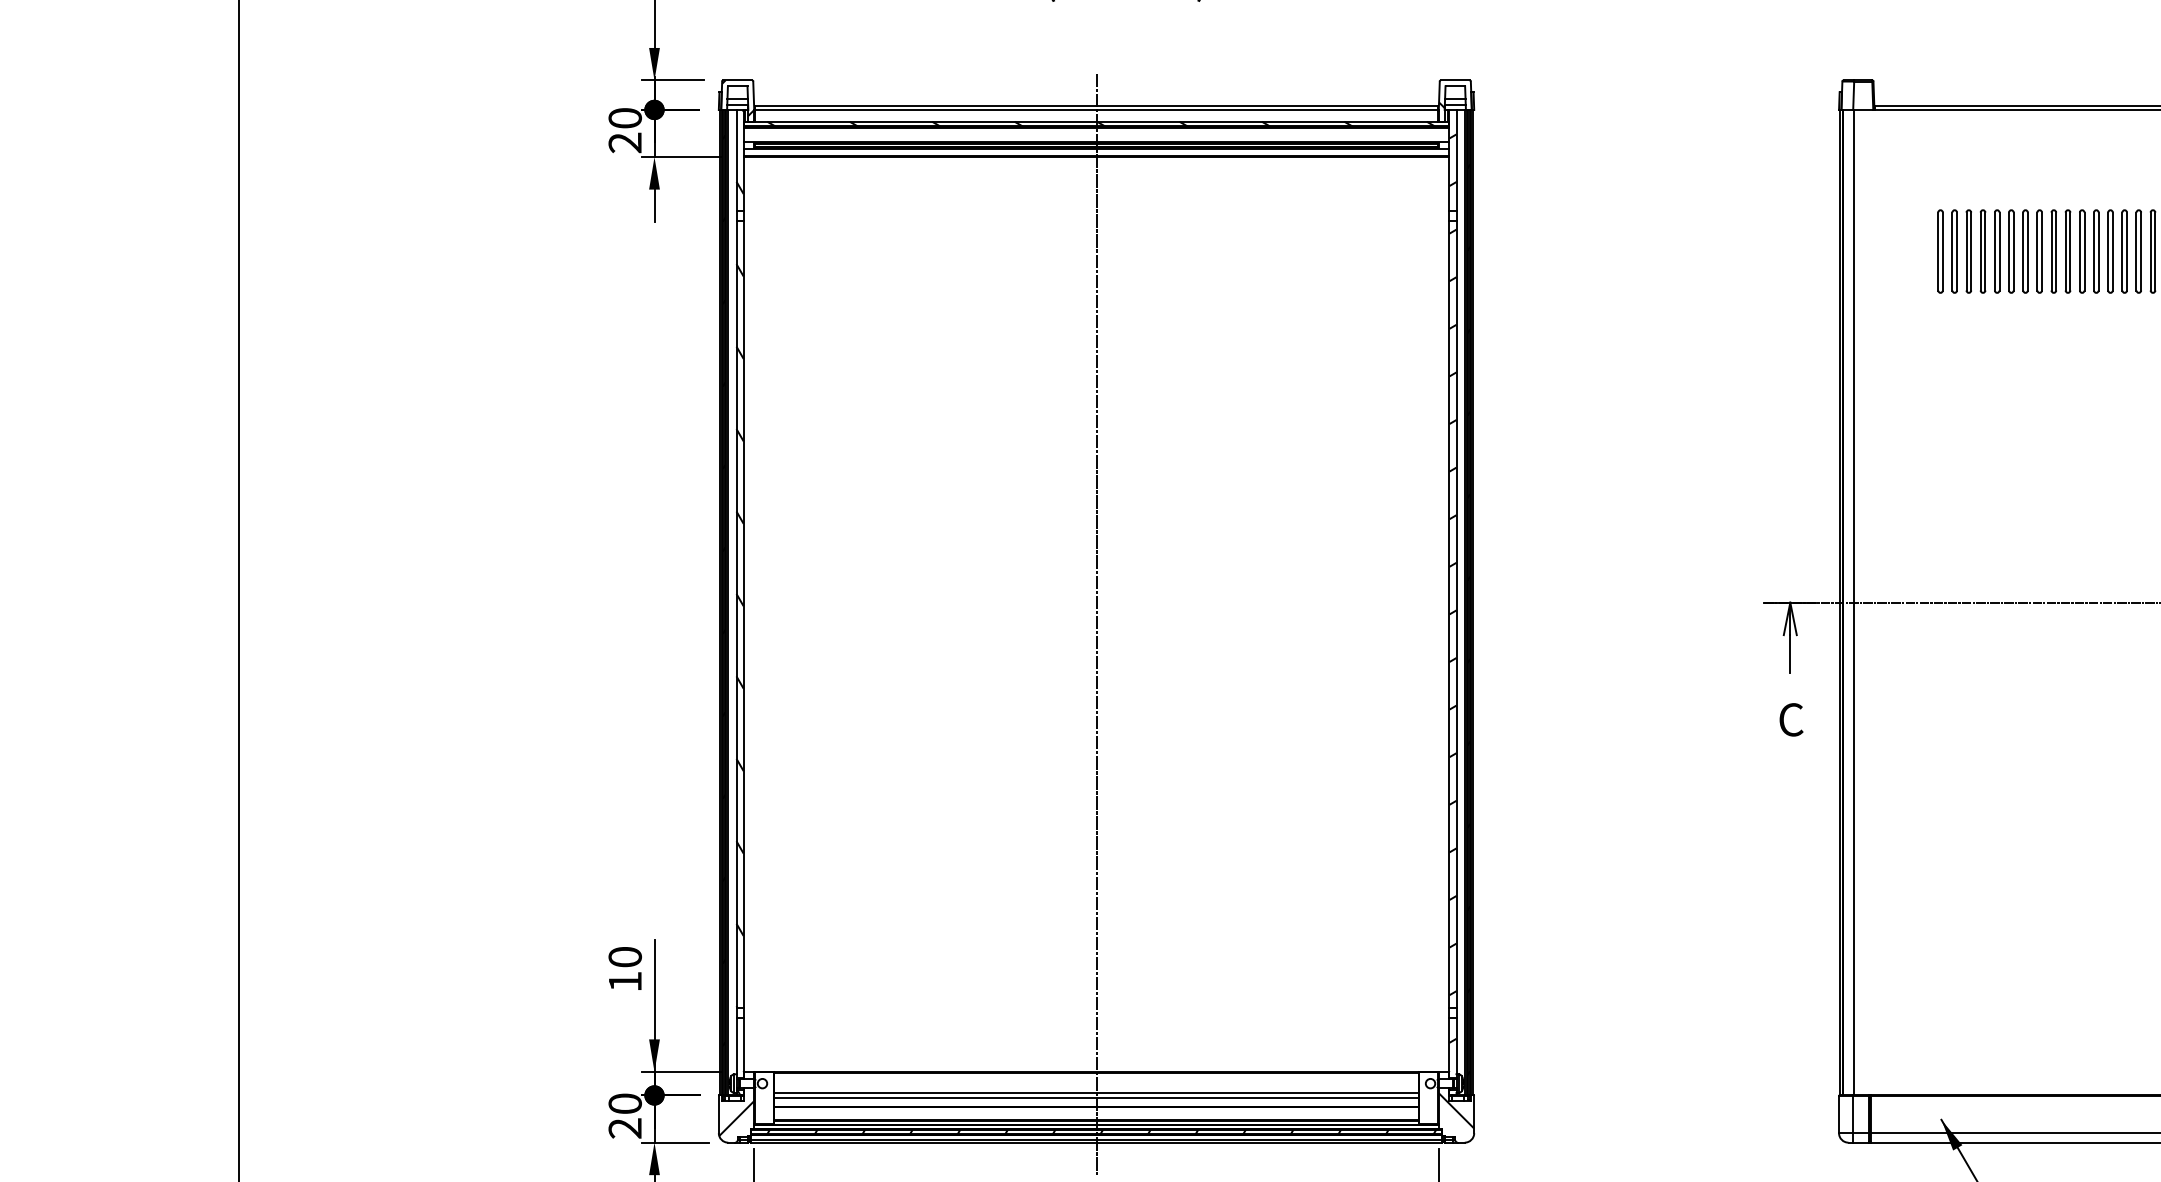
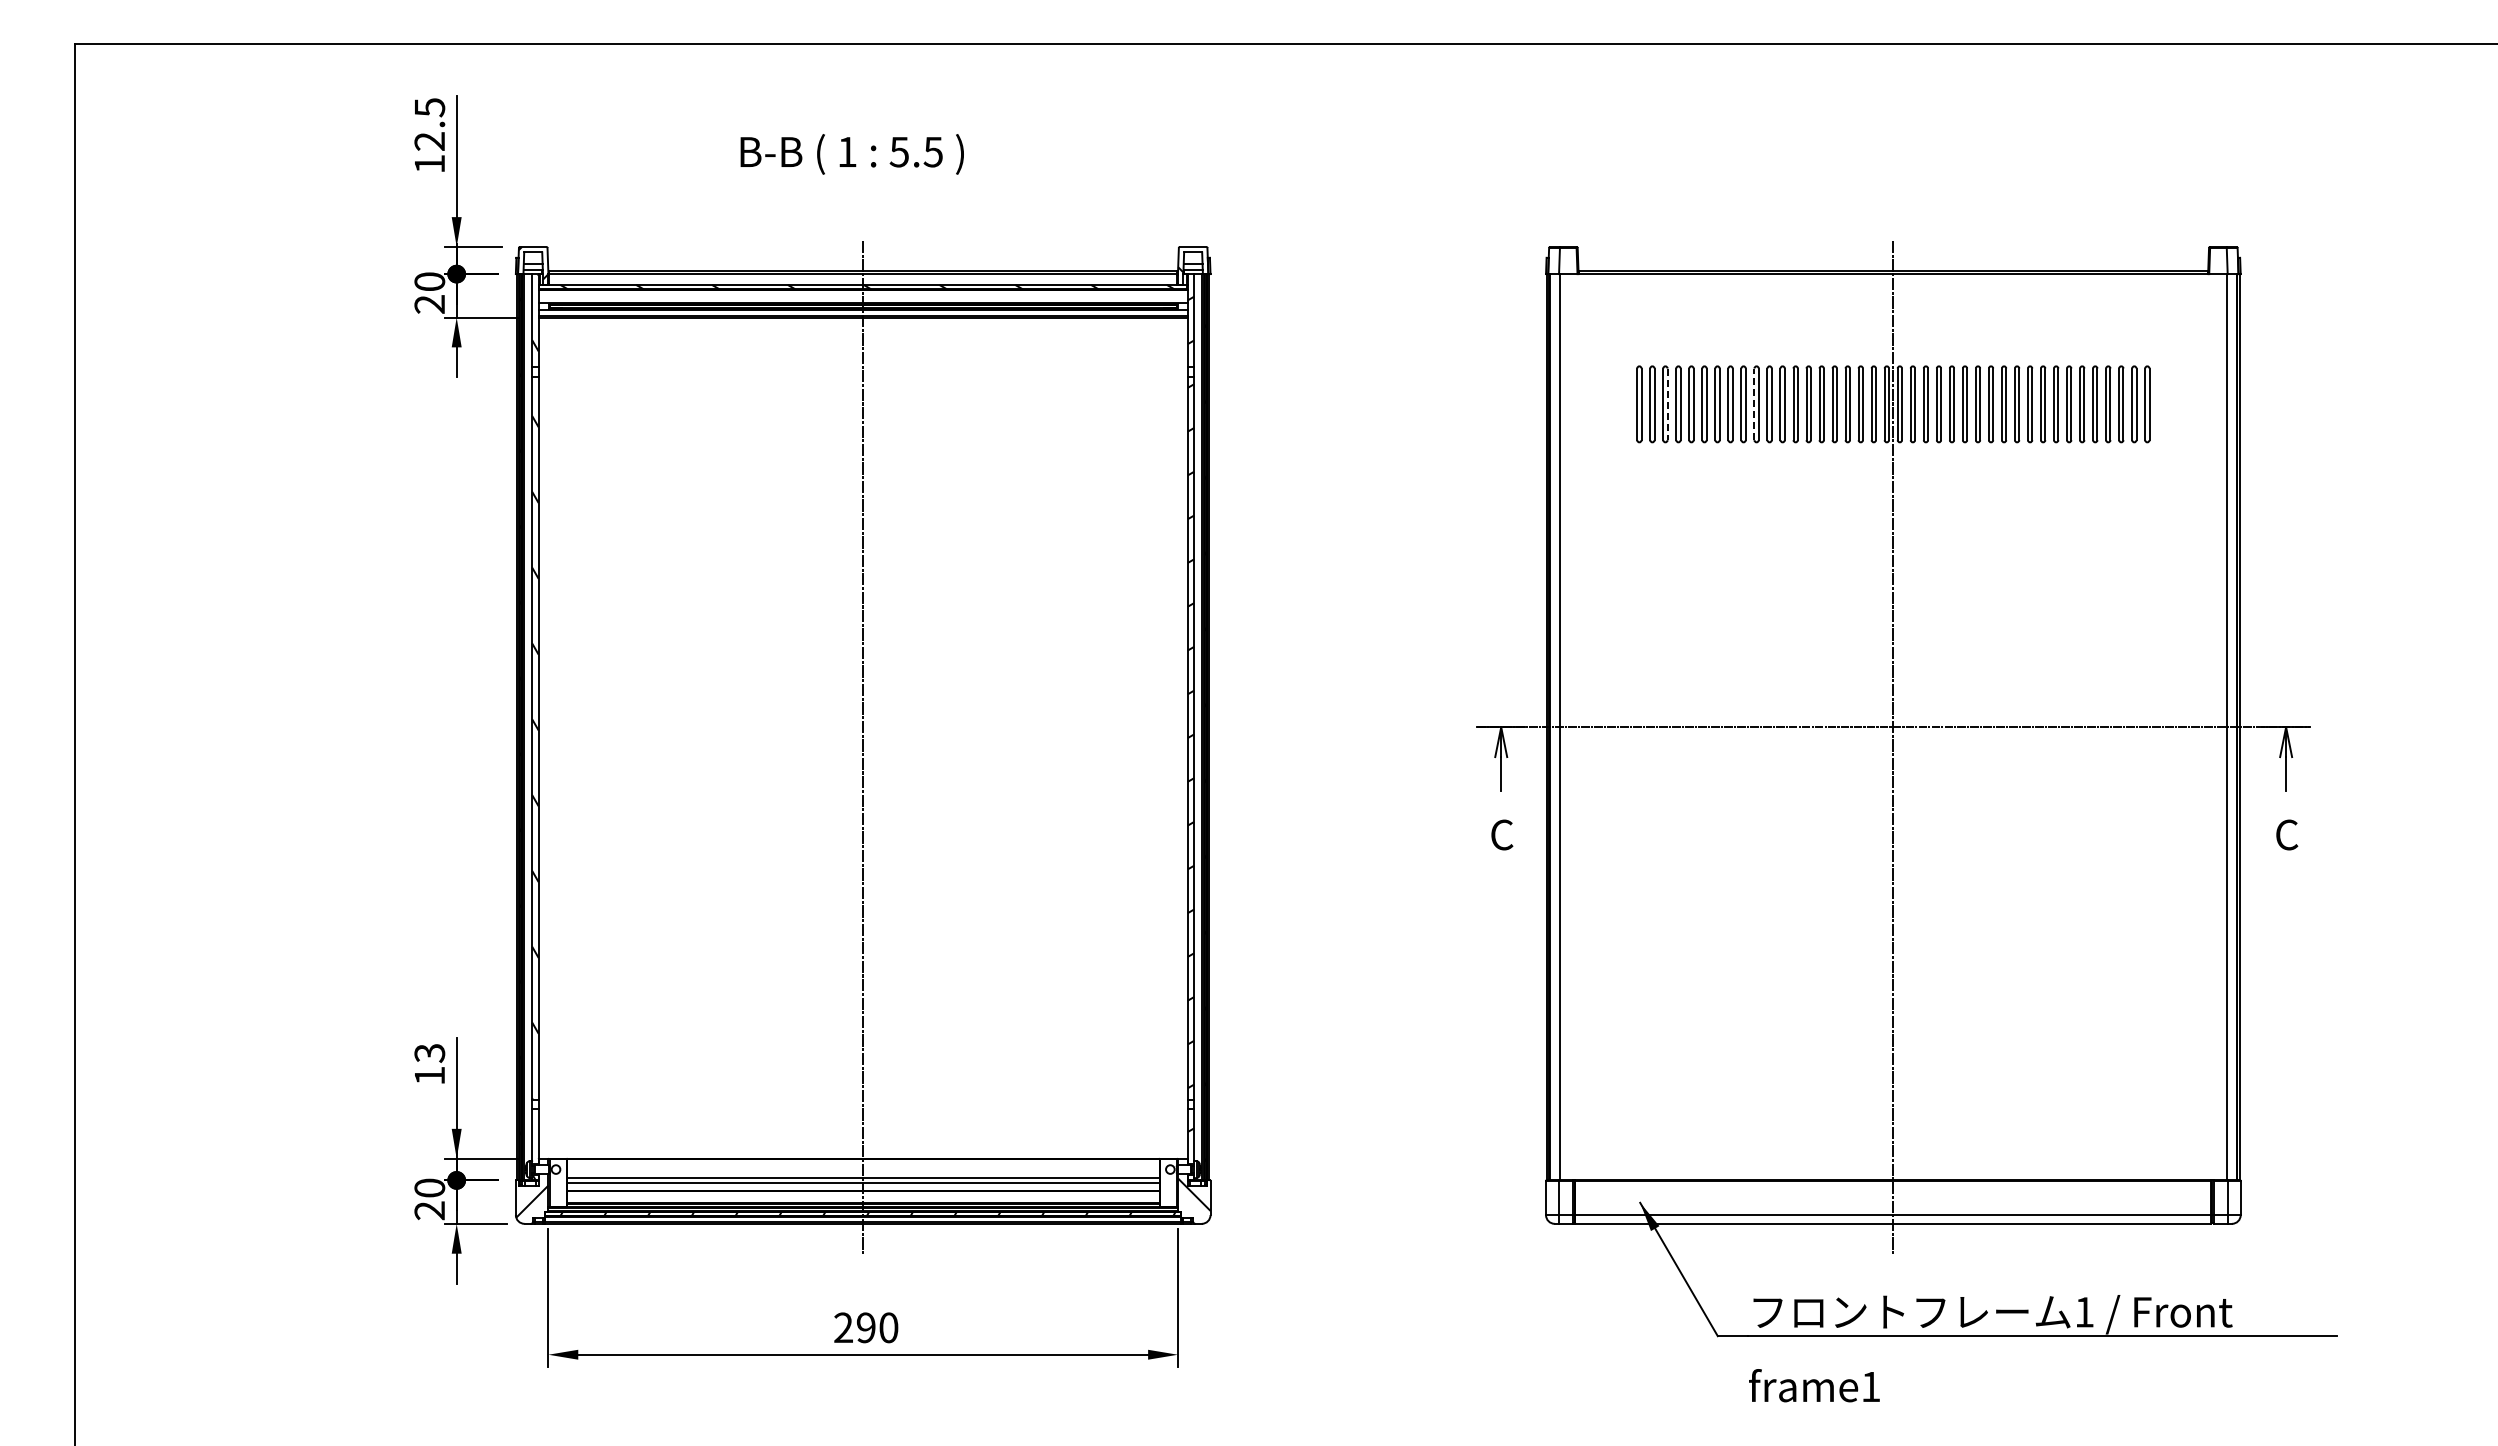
line: (1971, 251) -> (1667, 404), solid -> dashed
line: (2065, 251) -> (1754, 404), solid -> dashed
text: (624, 956) -> (429, 1052), 10 -> 13

